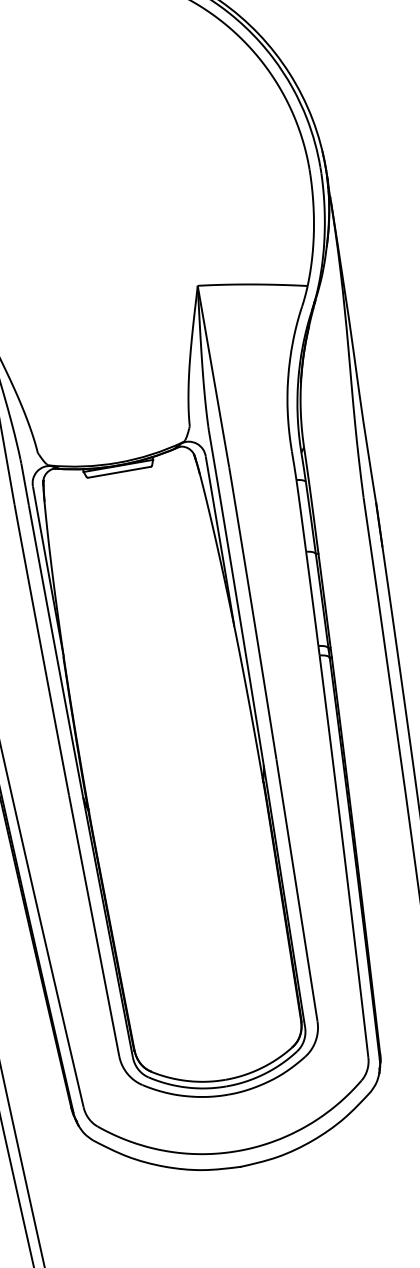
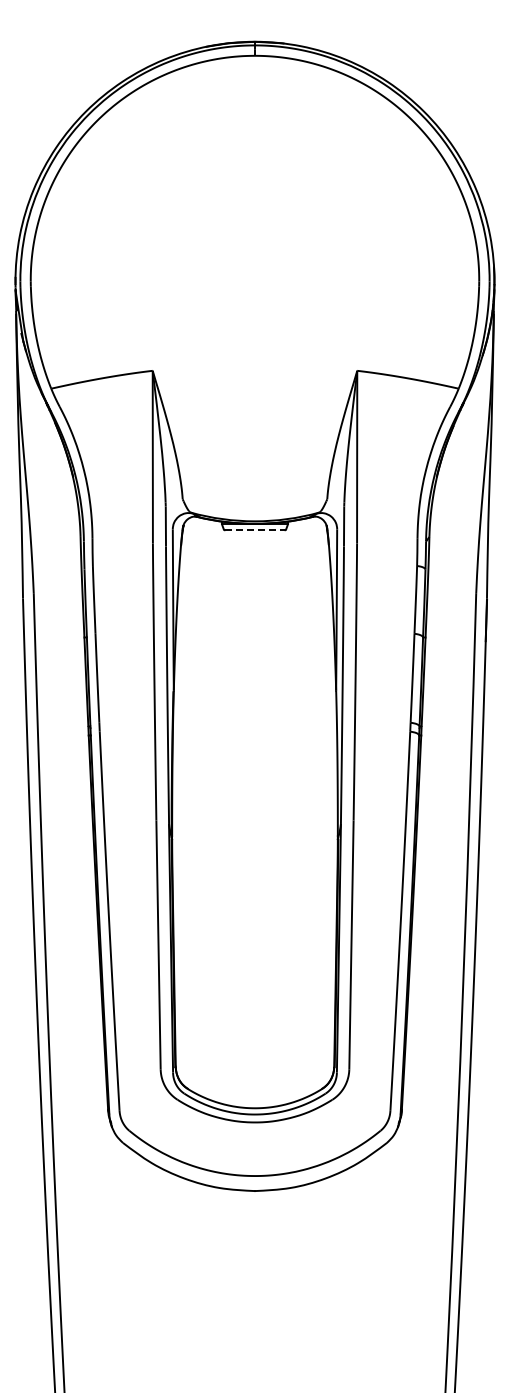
line: (119, 472) -> (254, 530), solid -> dashed

